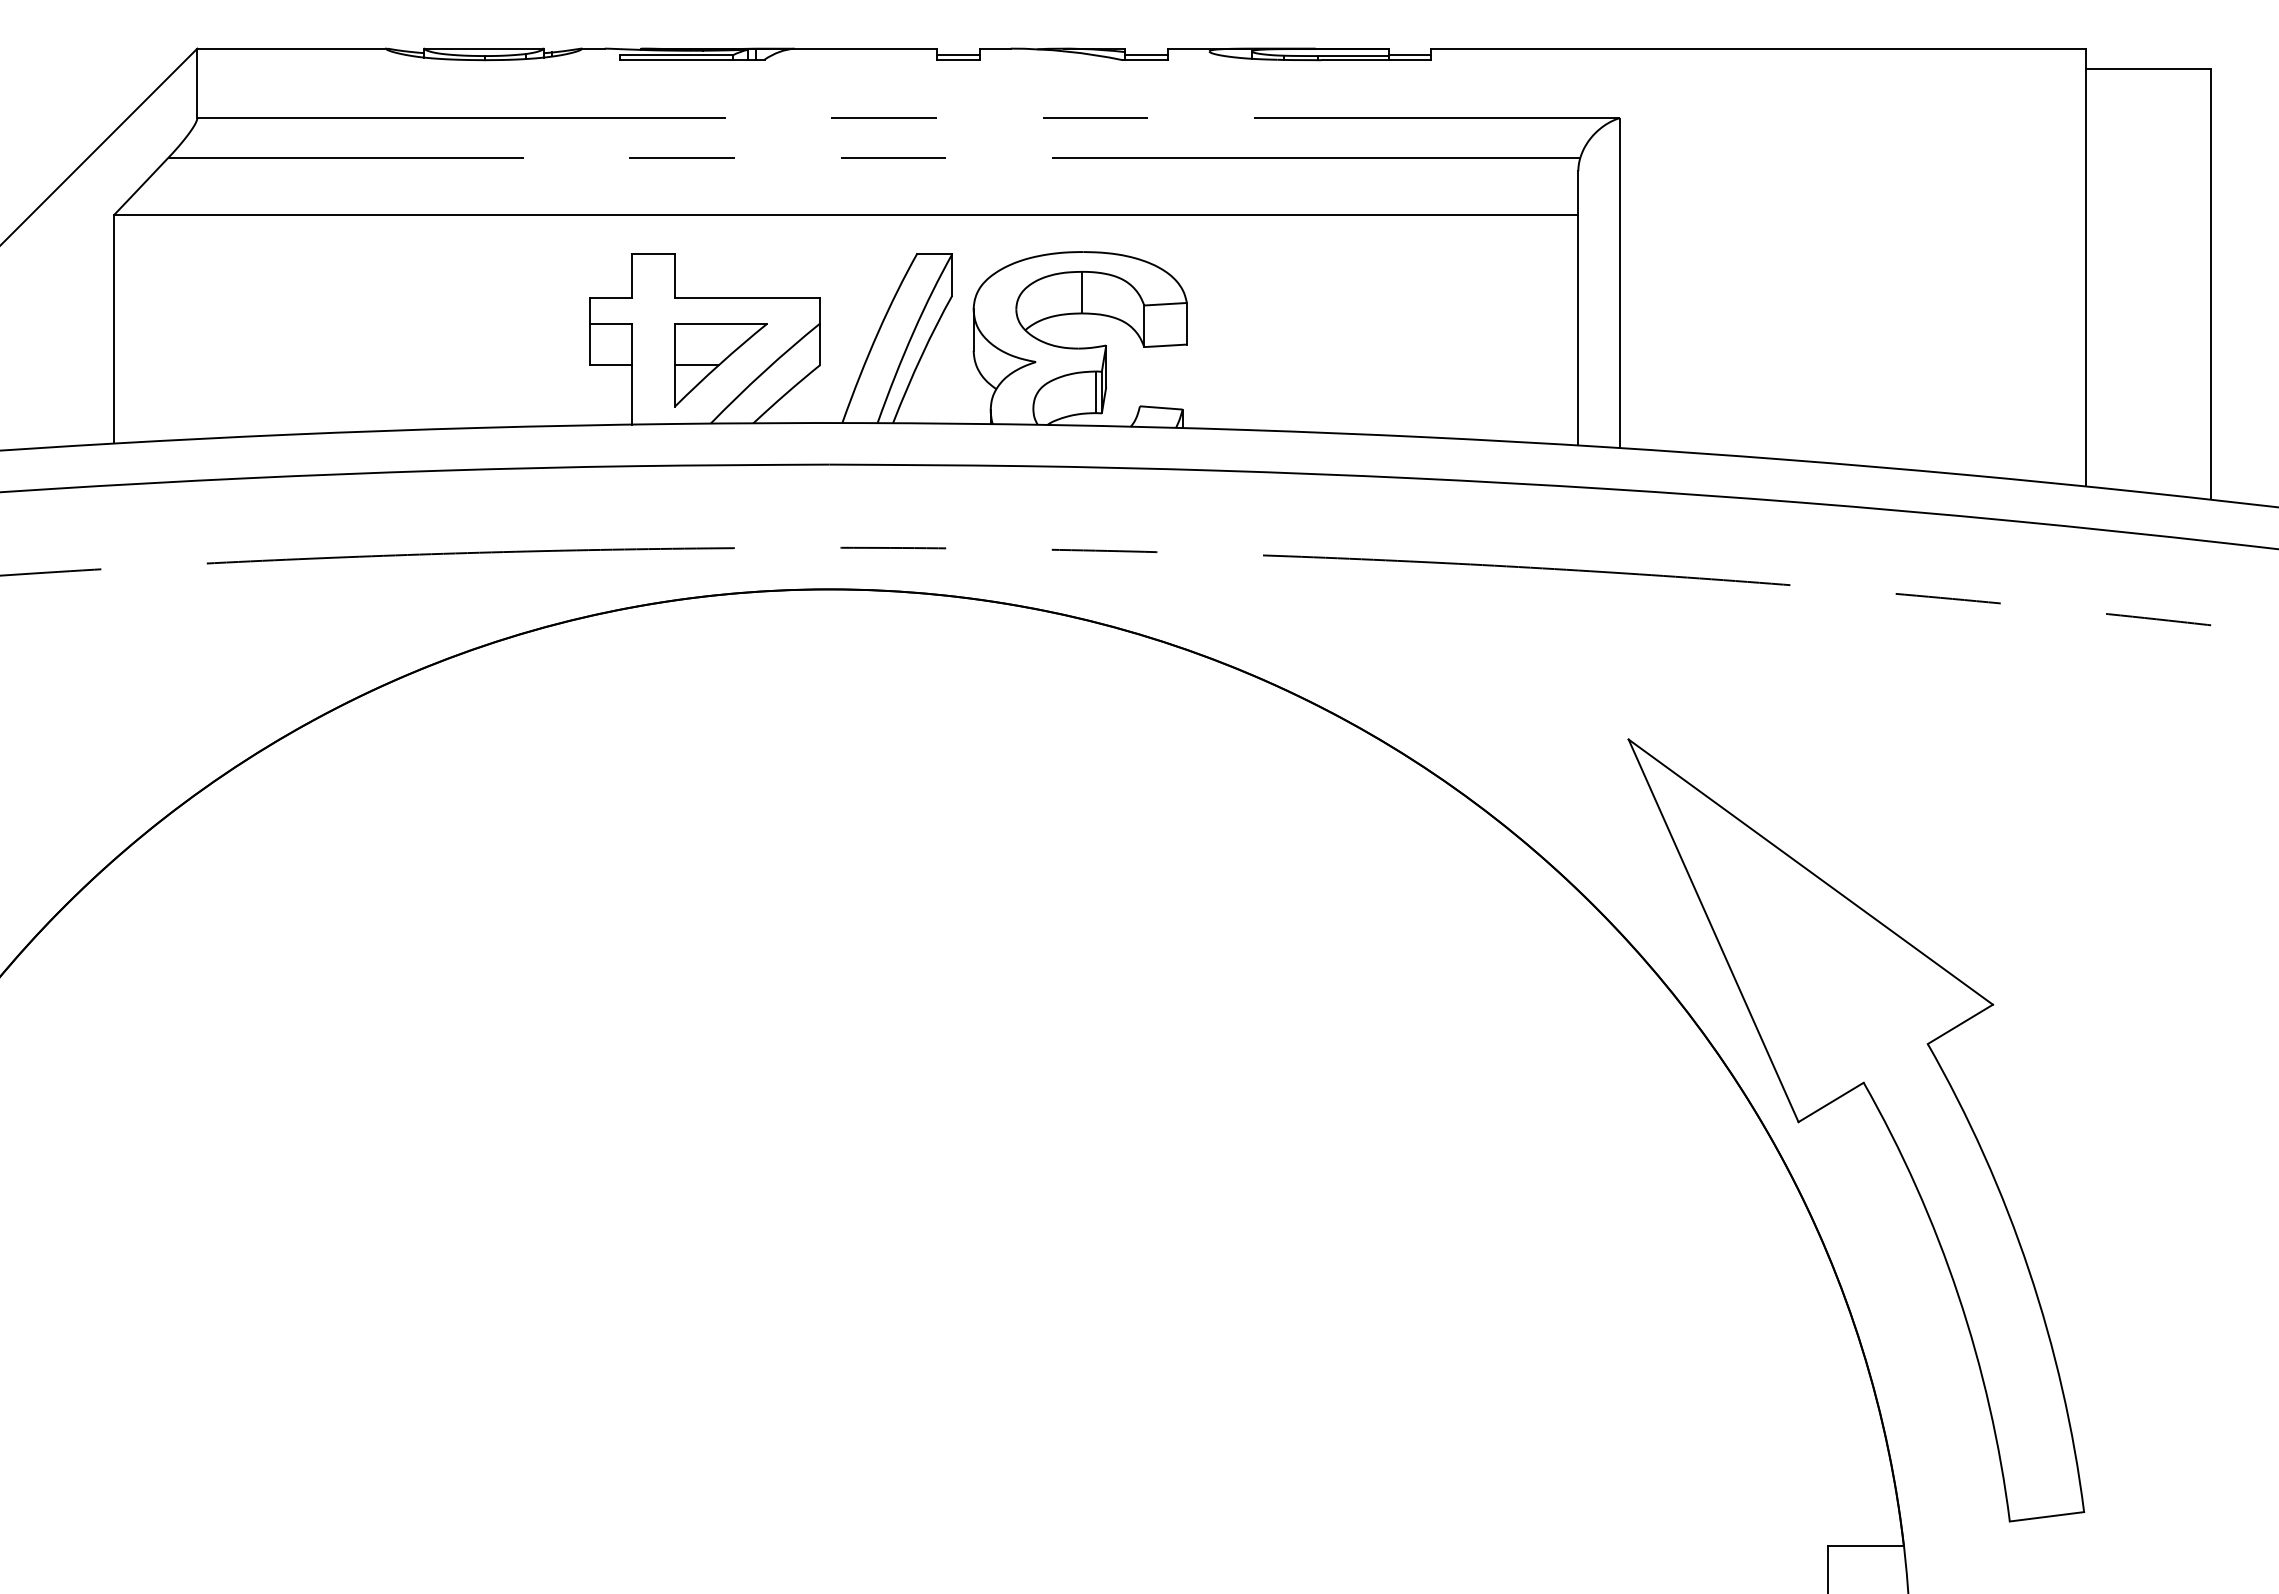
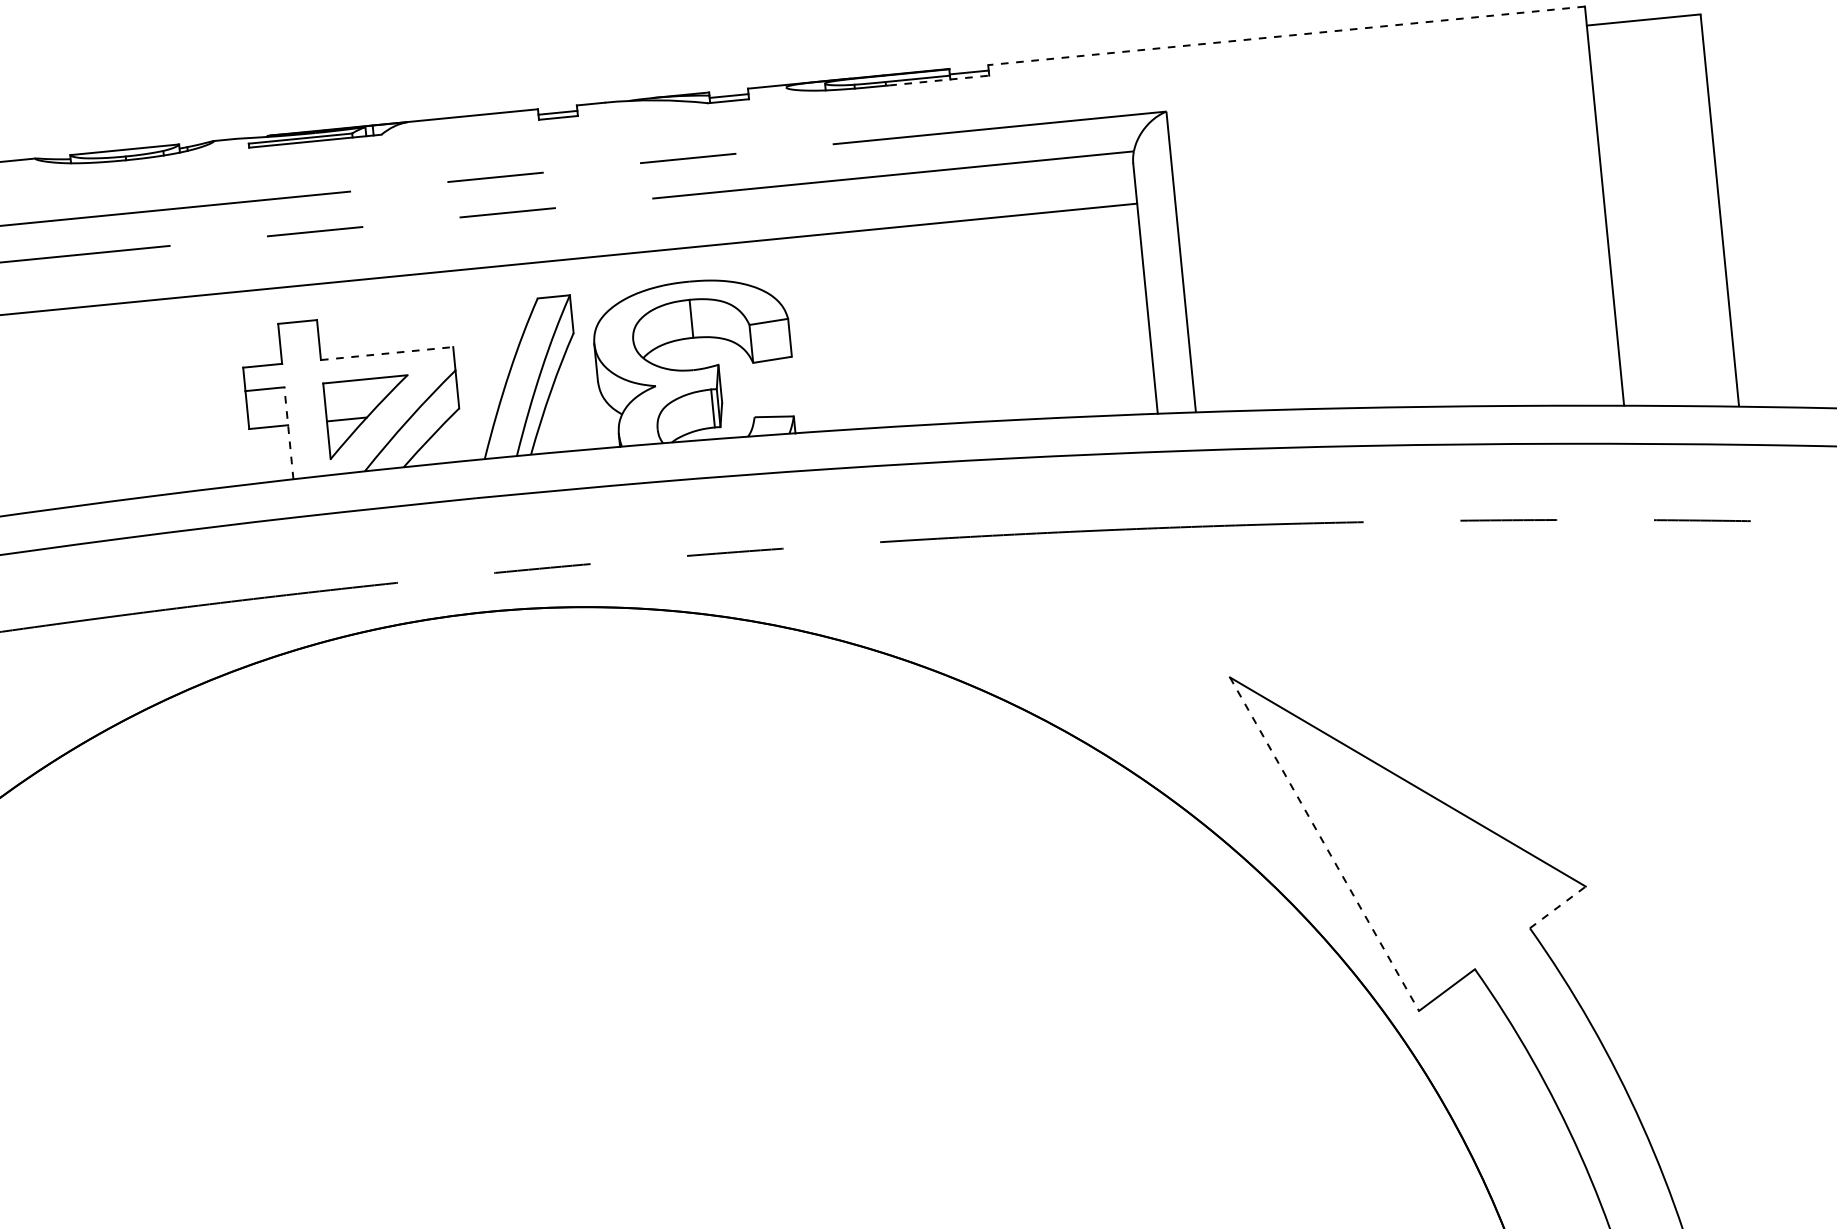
line: (1758, 48) -> (1286, 35), solid -> dashed
line: (1376, 60) -> (939, 80), solid -> dashed
line: (747, 297) -> (387, 353), solid -> dashed
line: (632, 374) -> (289, 433), solid -> dashed
line: (1713, 931) -> (1324, 844), solid -> dashed
line: (1960, 1024) -> (1557, 907), solid -> dashed

